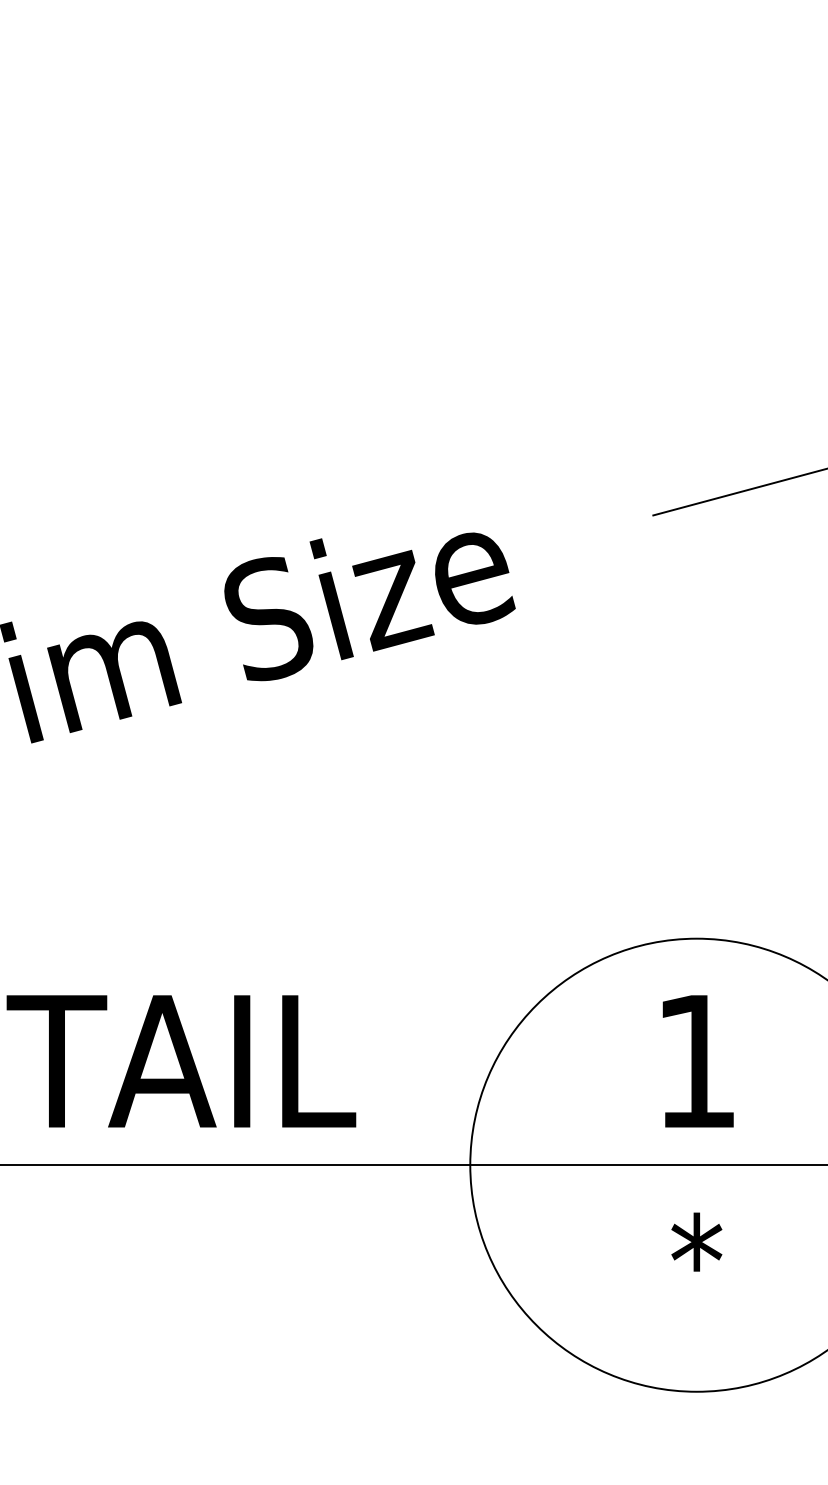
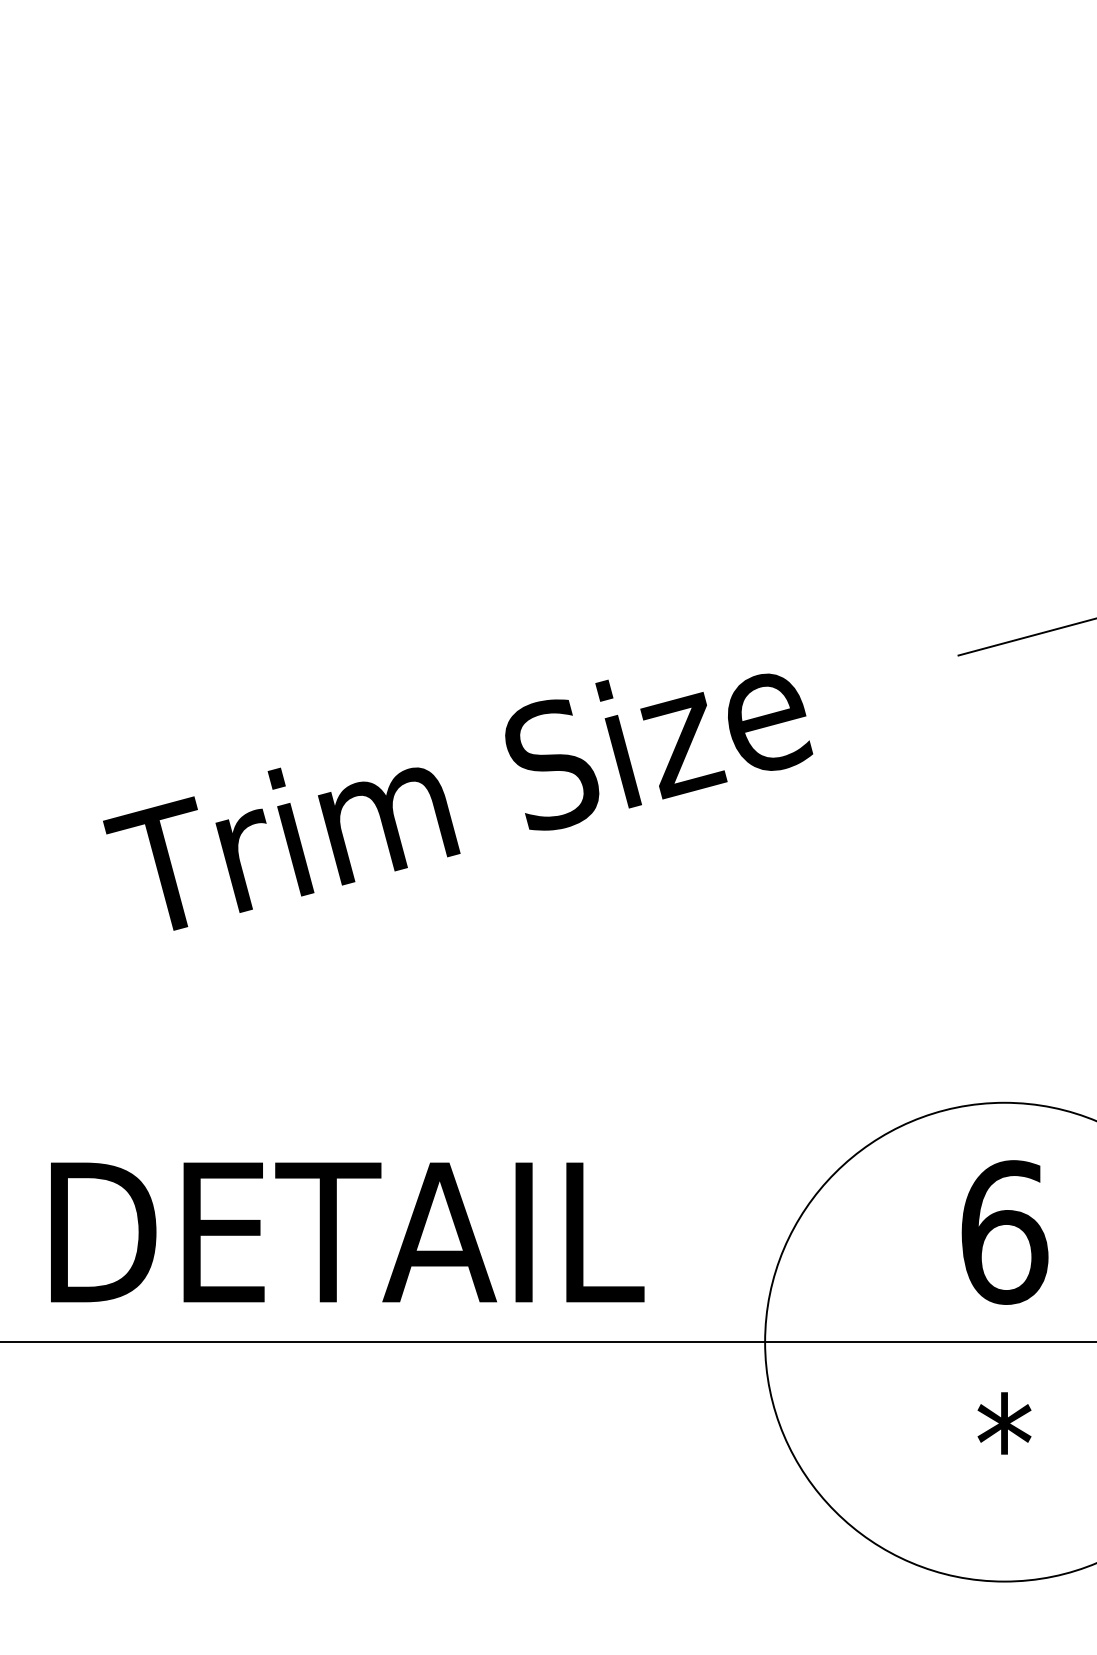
text: (696, 1061) -> (1004, 1232), 1 -> 6

